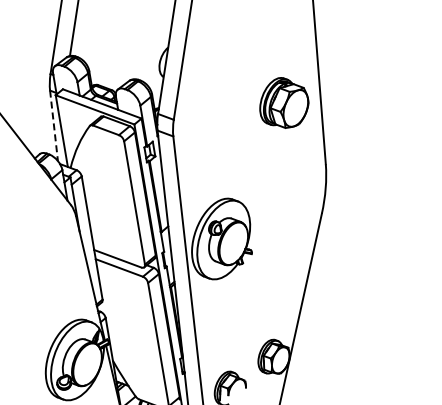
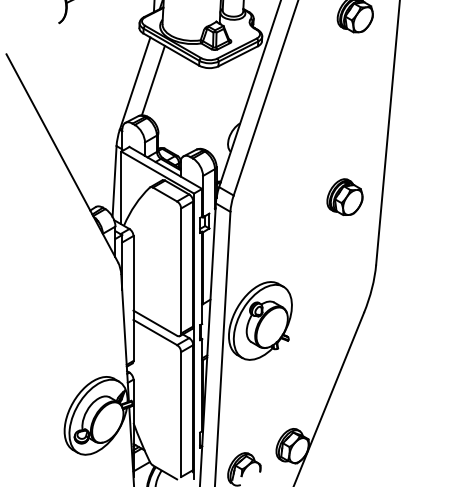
part: (283, 102) -> (344, 196), size x0.71
line: (53, 125) -> (114, 181), dashed -> solid

